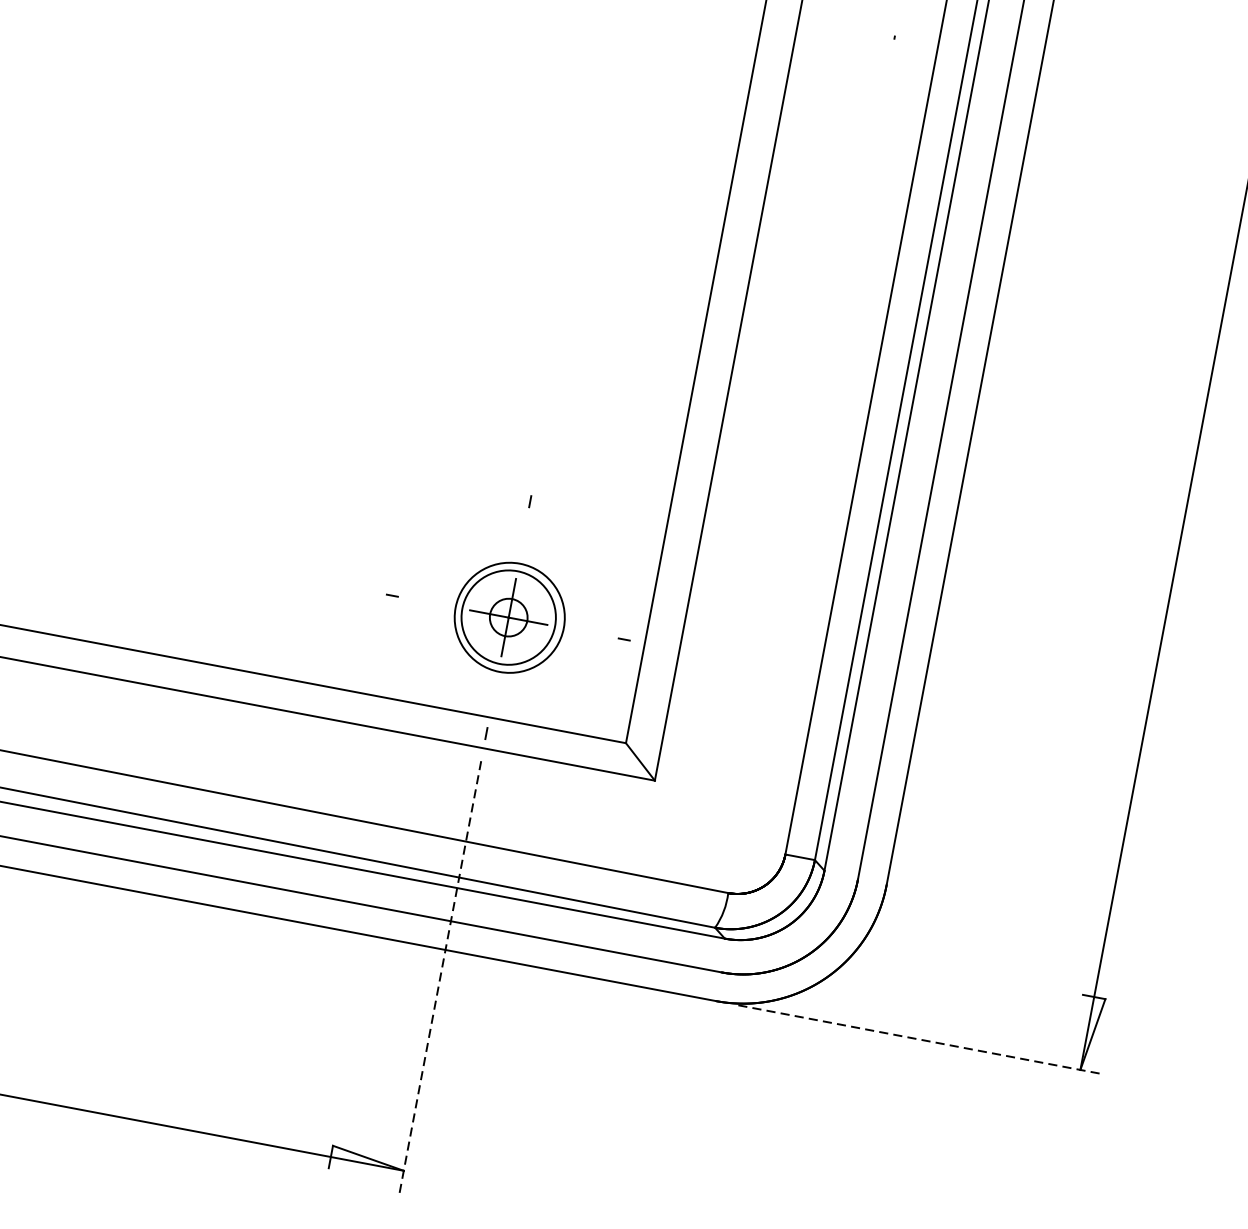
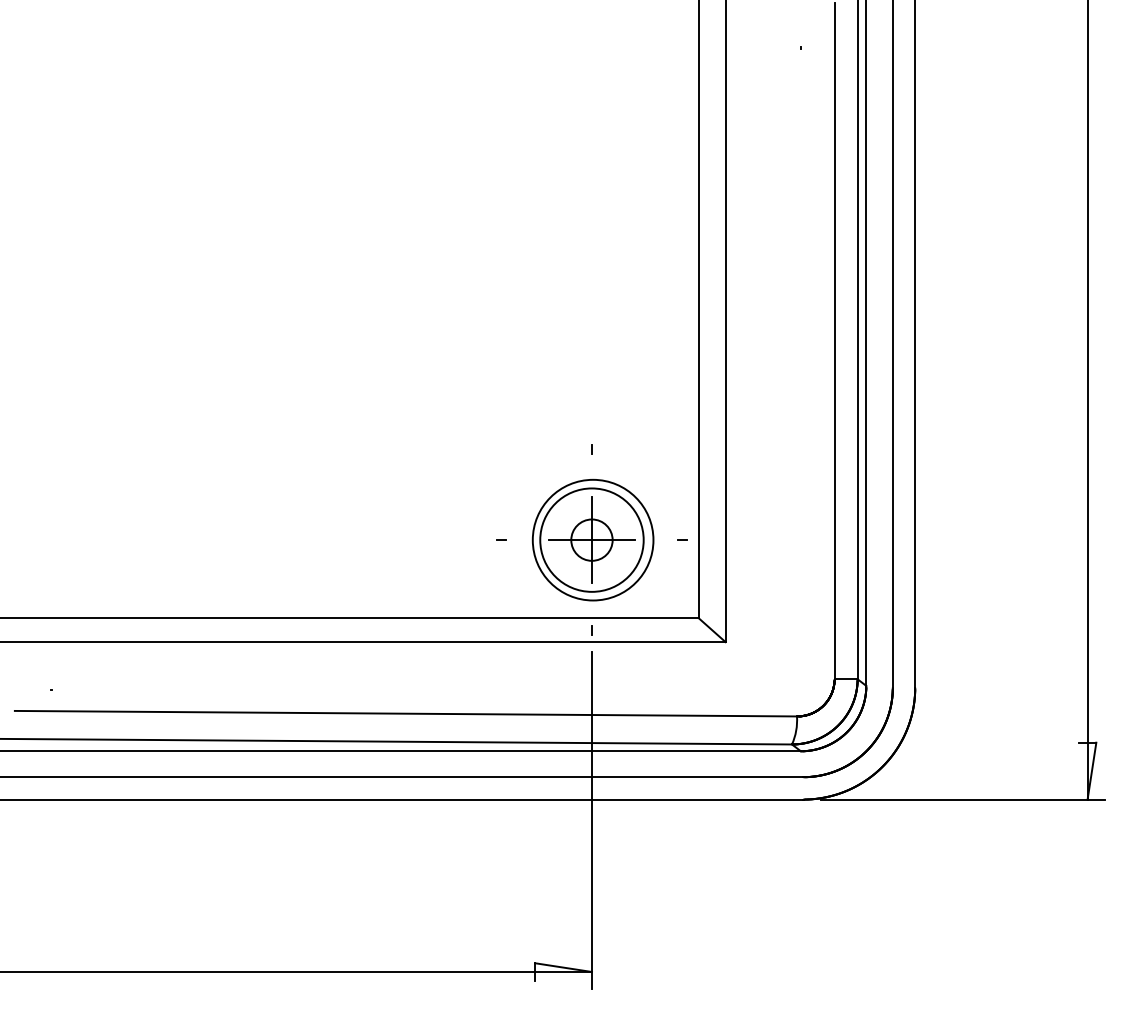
part: (509, 616) -> (592, 539), size x1.43
line: (439, 976) -> (591, 820), dashed -> solid
line: (921, 1039) -> (963, 799), dashed -> solid

